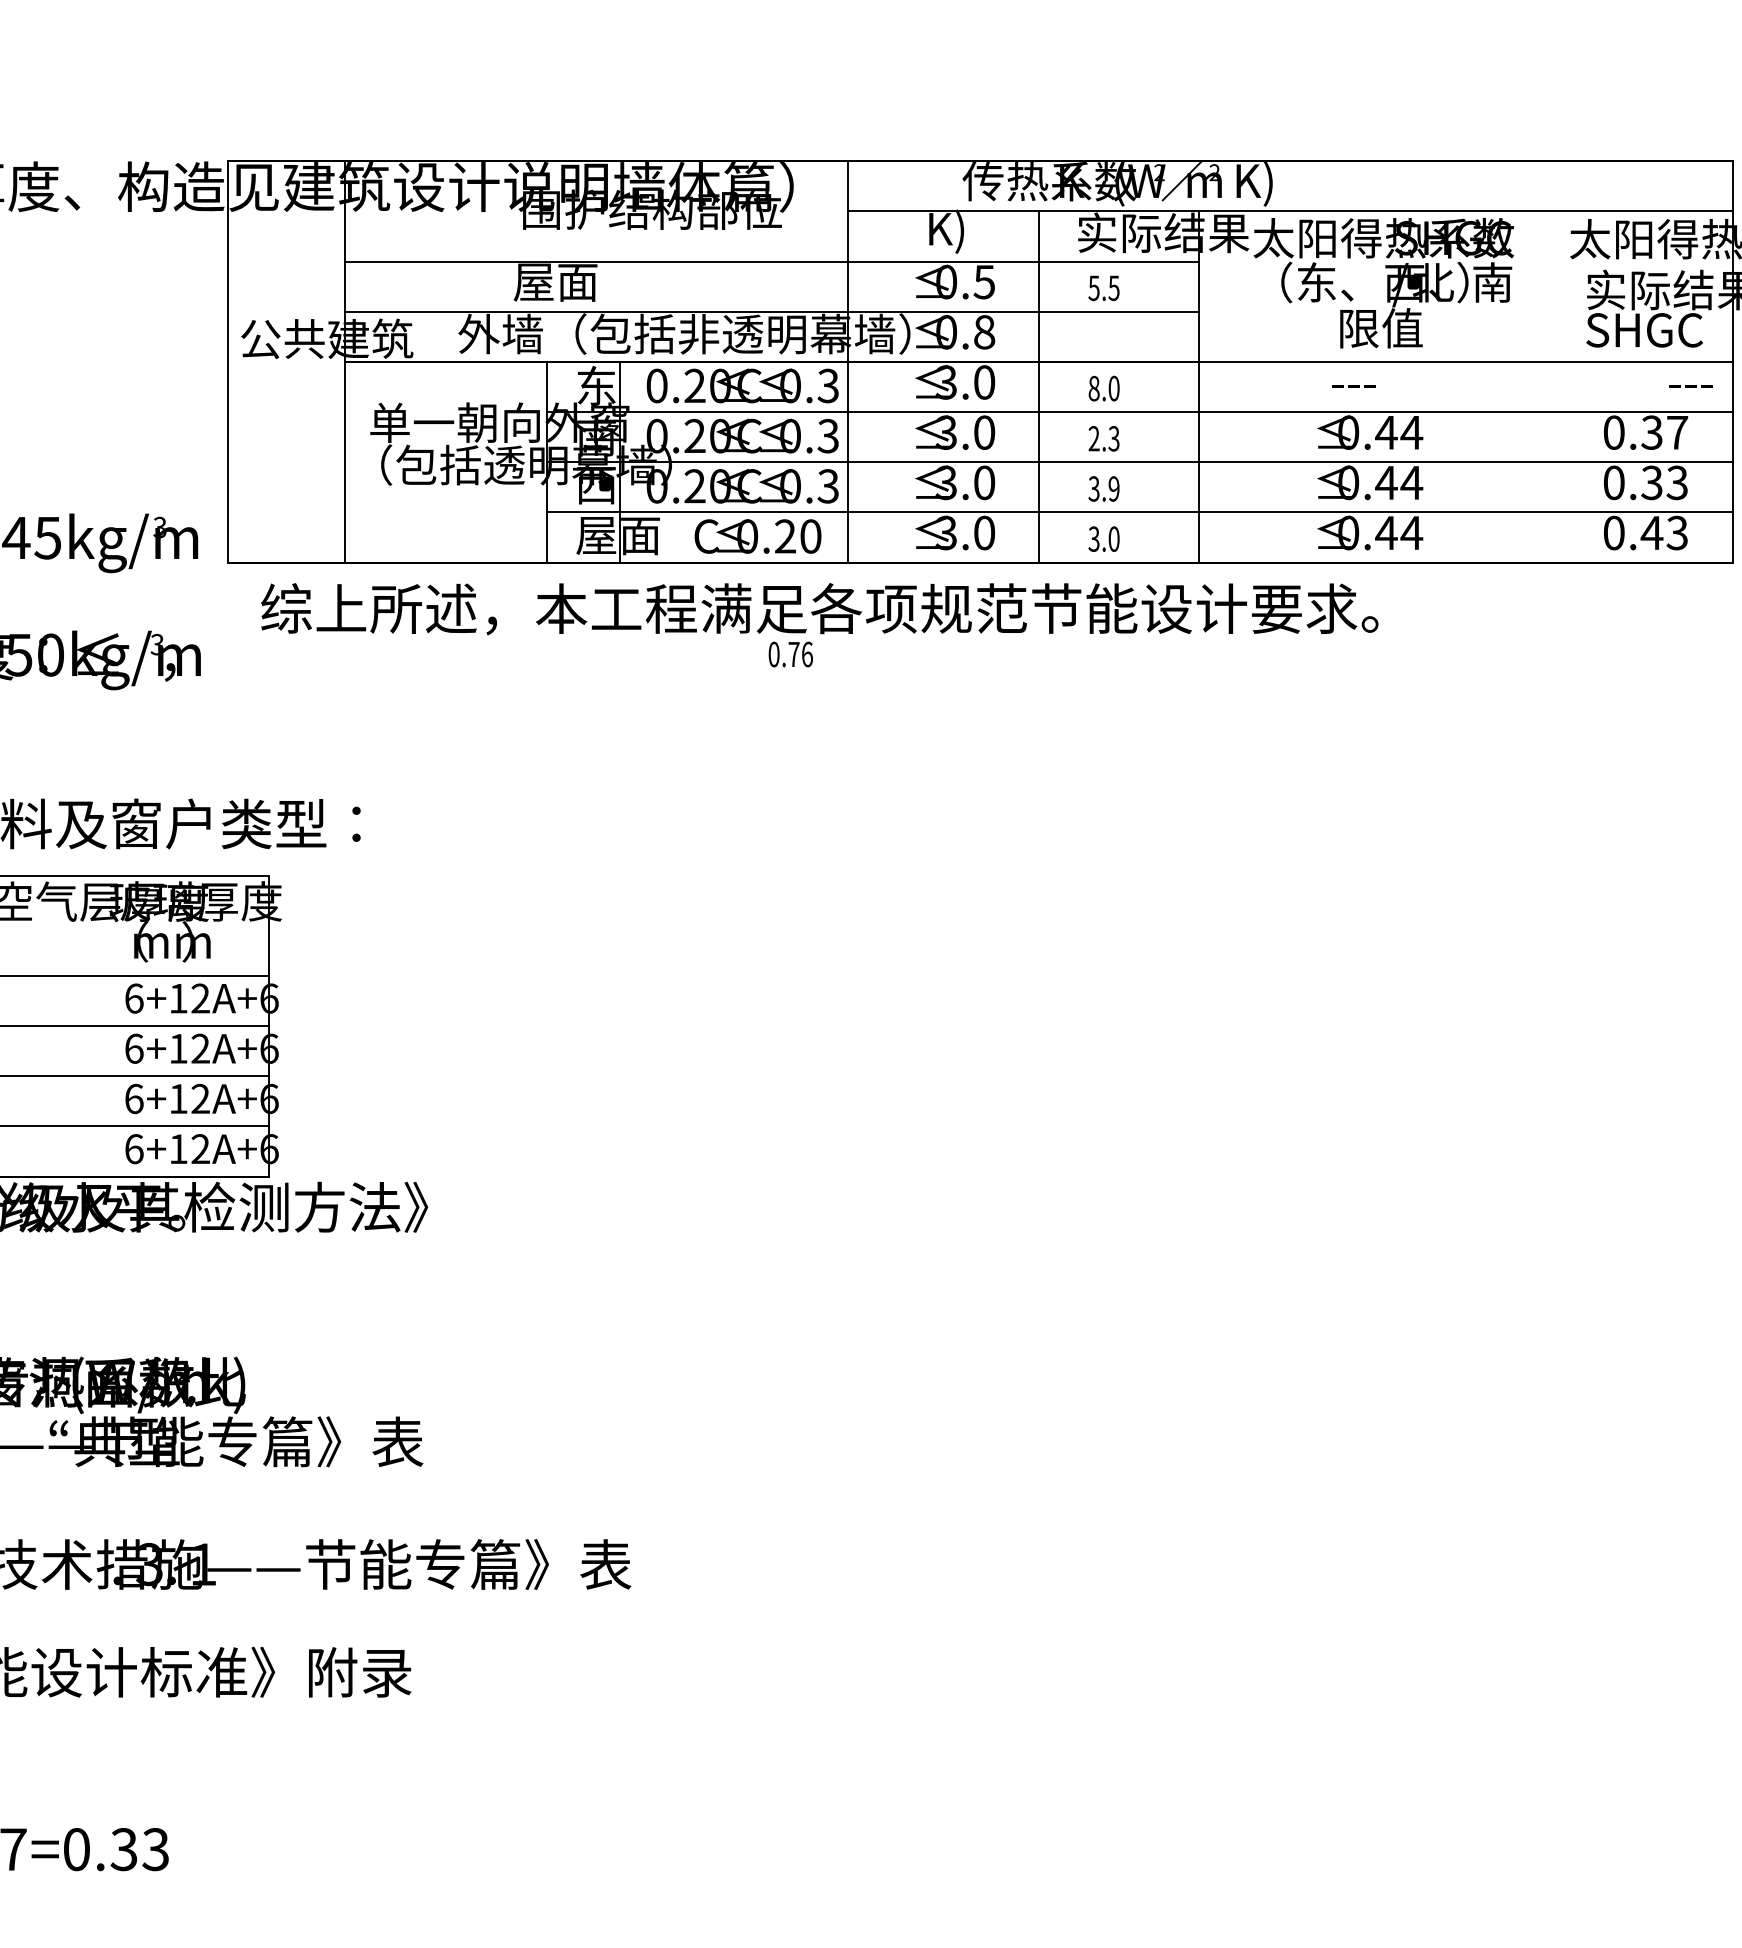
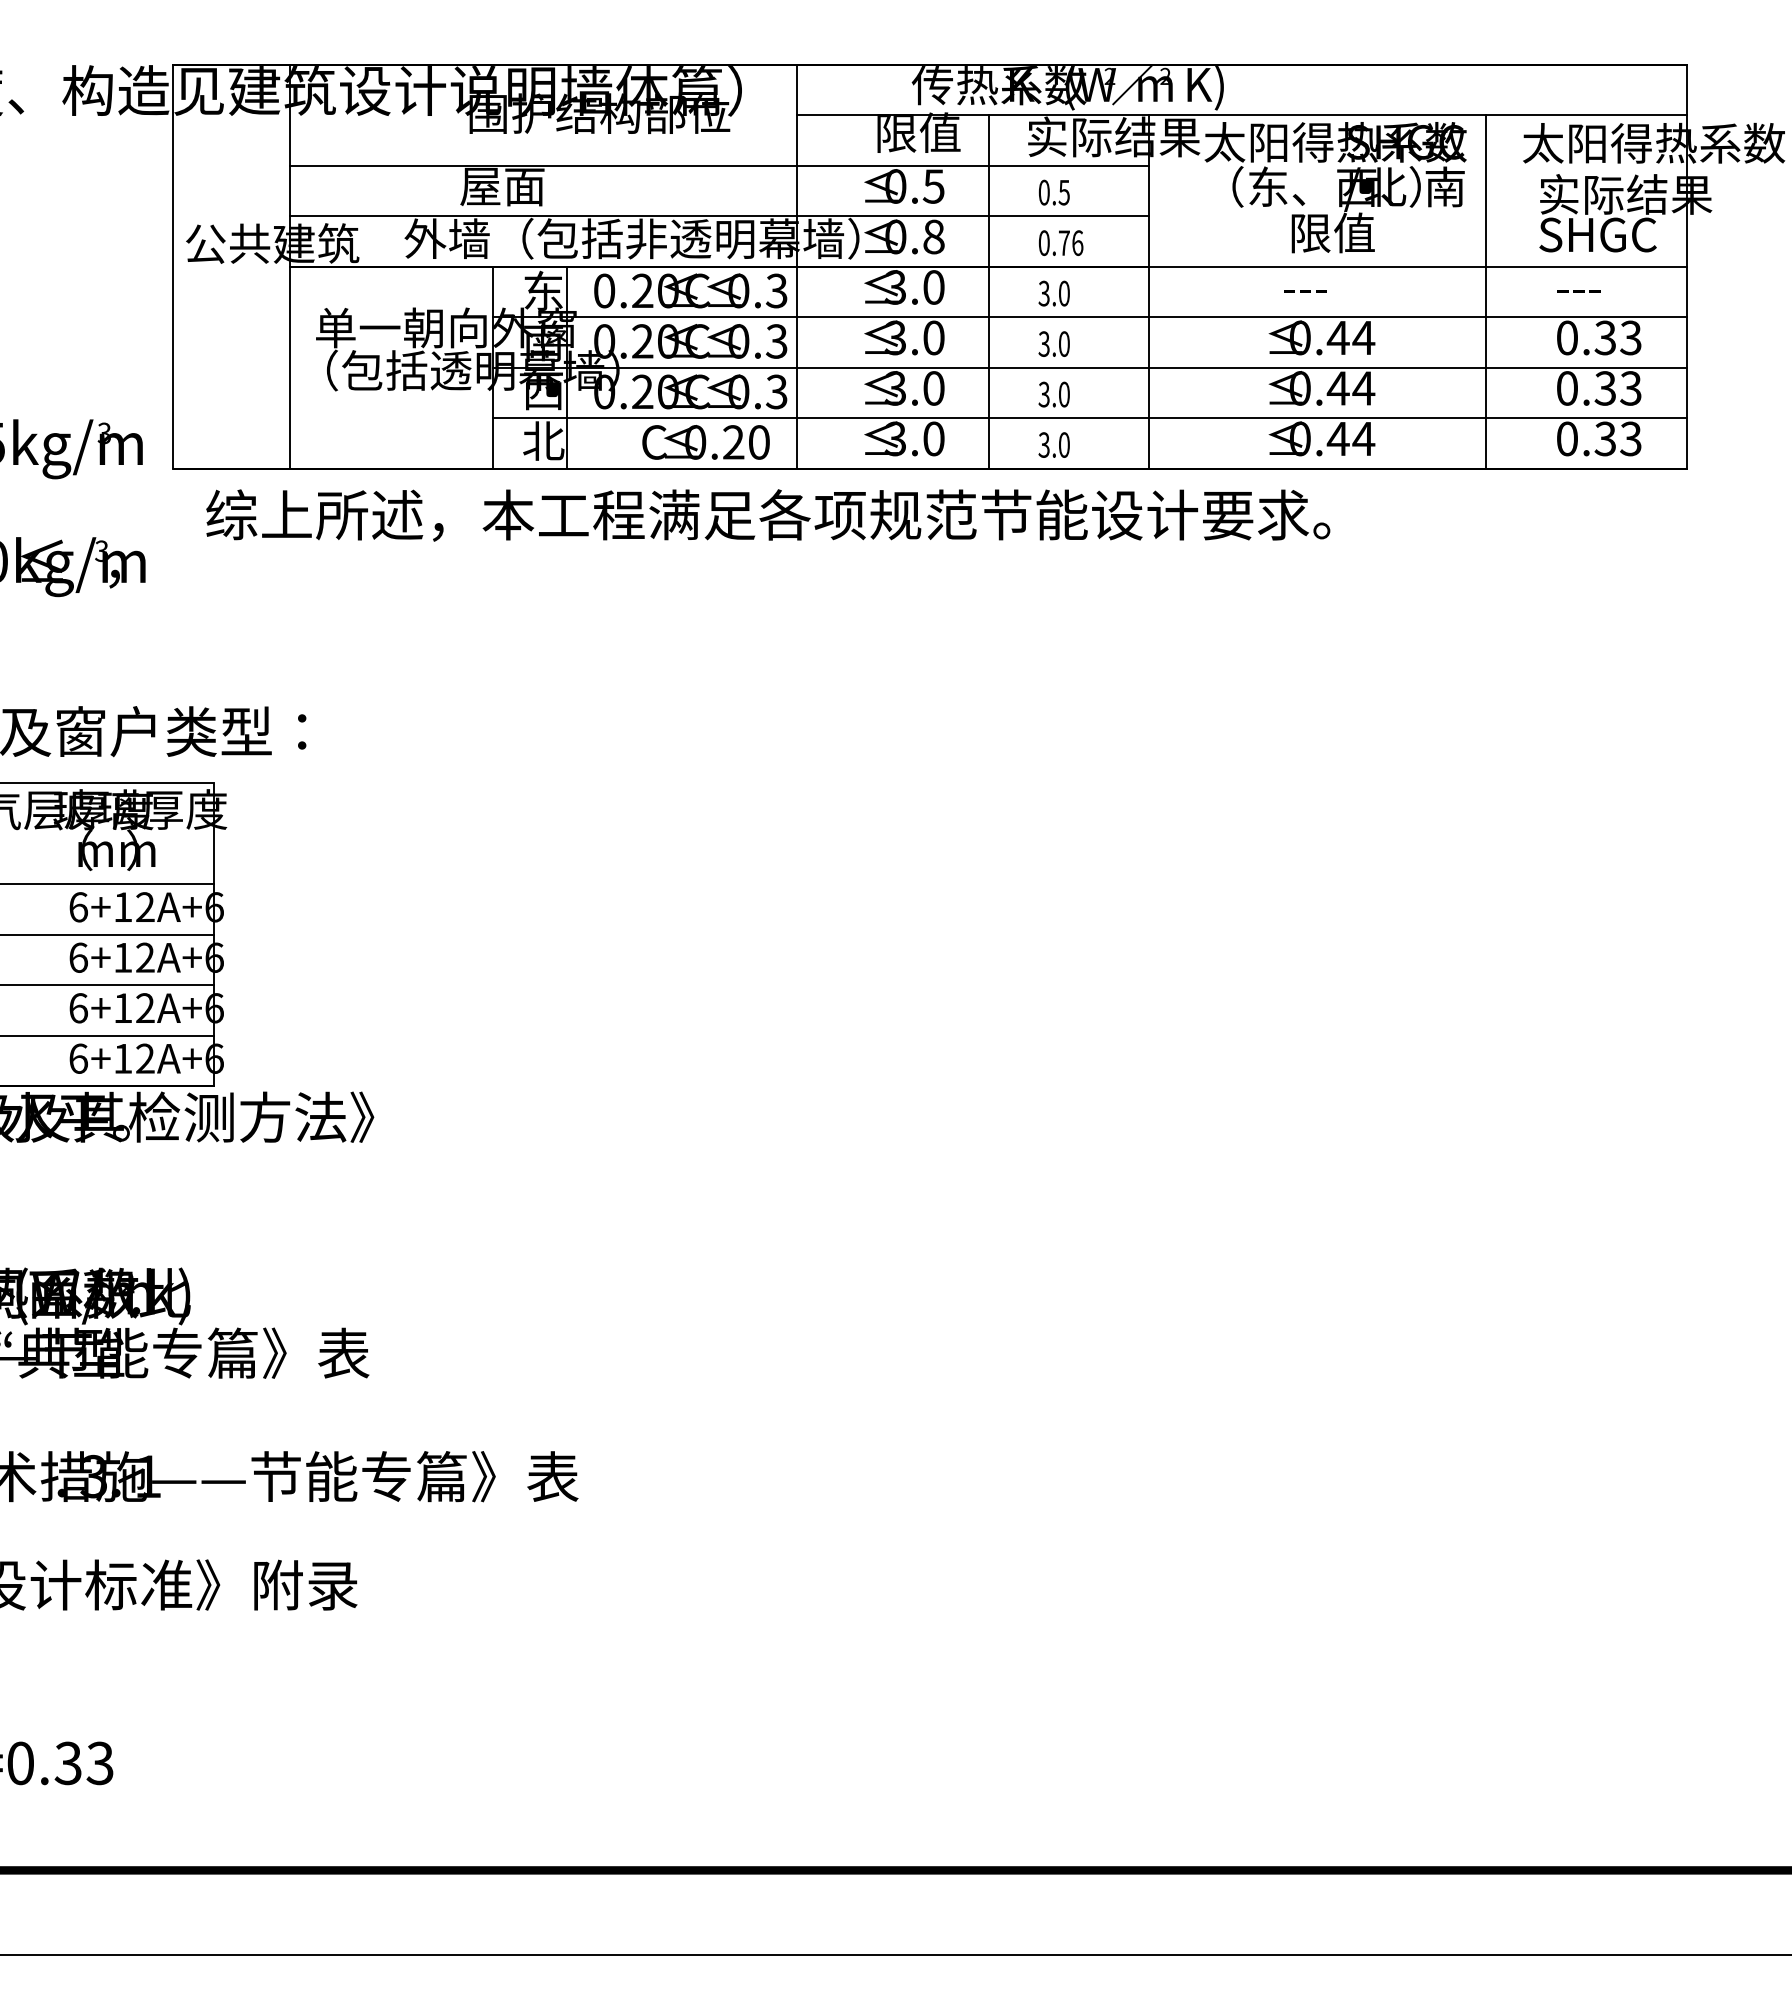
text: (969, 230) -> (918, 134), K) -> 限值
text: (1093, 288) -> (1043, 192), 5.5 -> 0.5
line: (1532, 386) -> (1485, 291), added
text: (1690, 386) -> (1578, 291), moved
text: (1093, 388) -> (1043, 293), 8.0 -> 3.0
text: (1676, 432) -> (1630, 337), 0.37 -> 0.33
text: (1103, 438) -> (1053, 343), 2.3 -> 3.0
text: (1113, 488) -> (1063, 394), 3.9 -> 3.0
text: (1652, 532) -> (1605, 438), 0.43 -> 0.33
text: (618, 535) -> (565, 441), 屋面 -> 北
text: (790, 653) -> (1060, 242), moved

